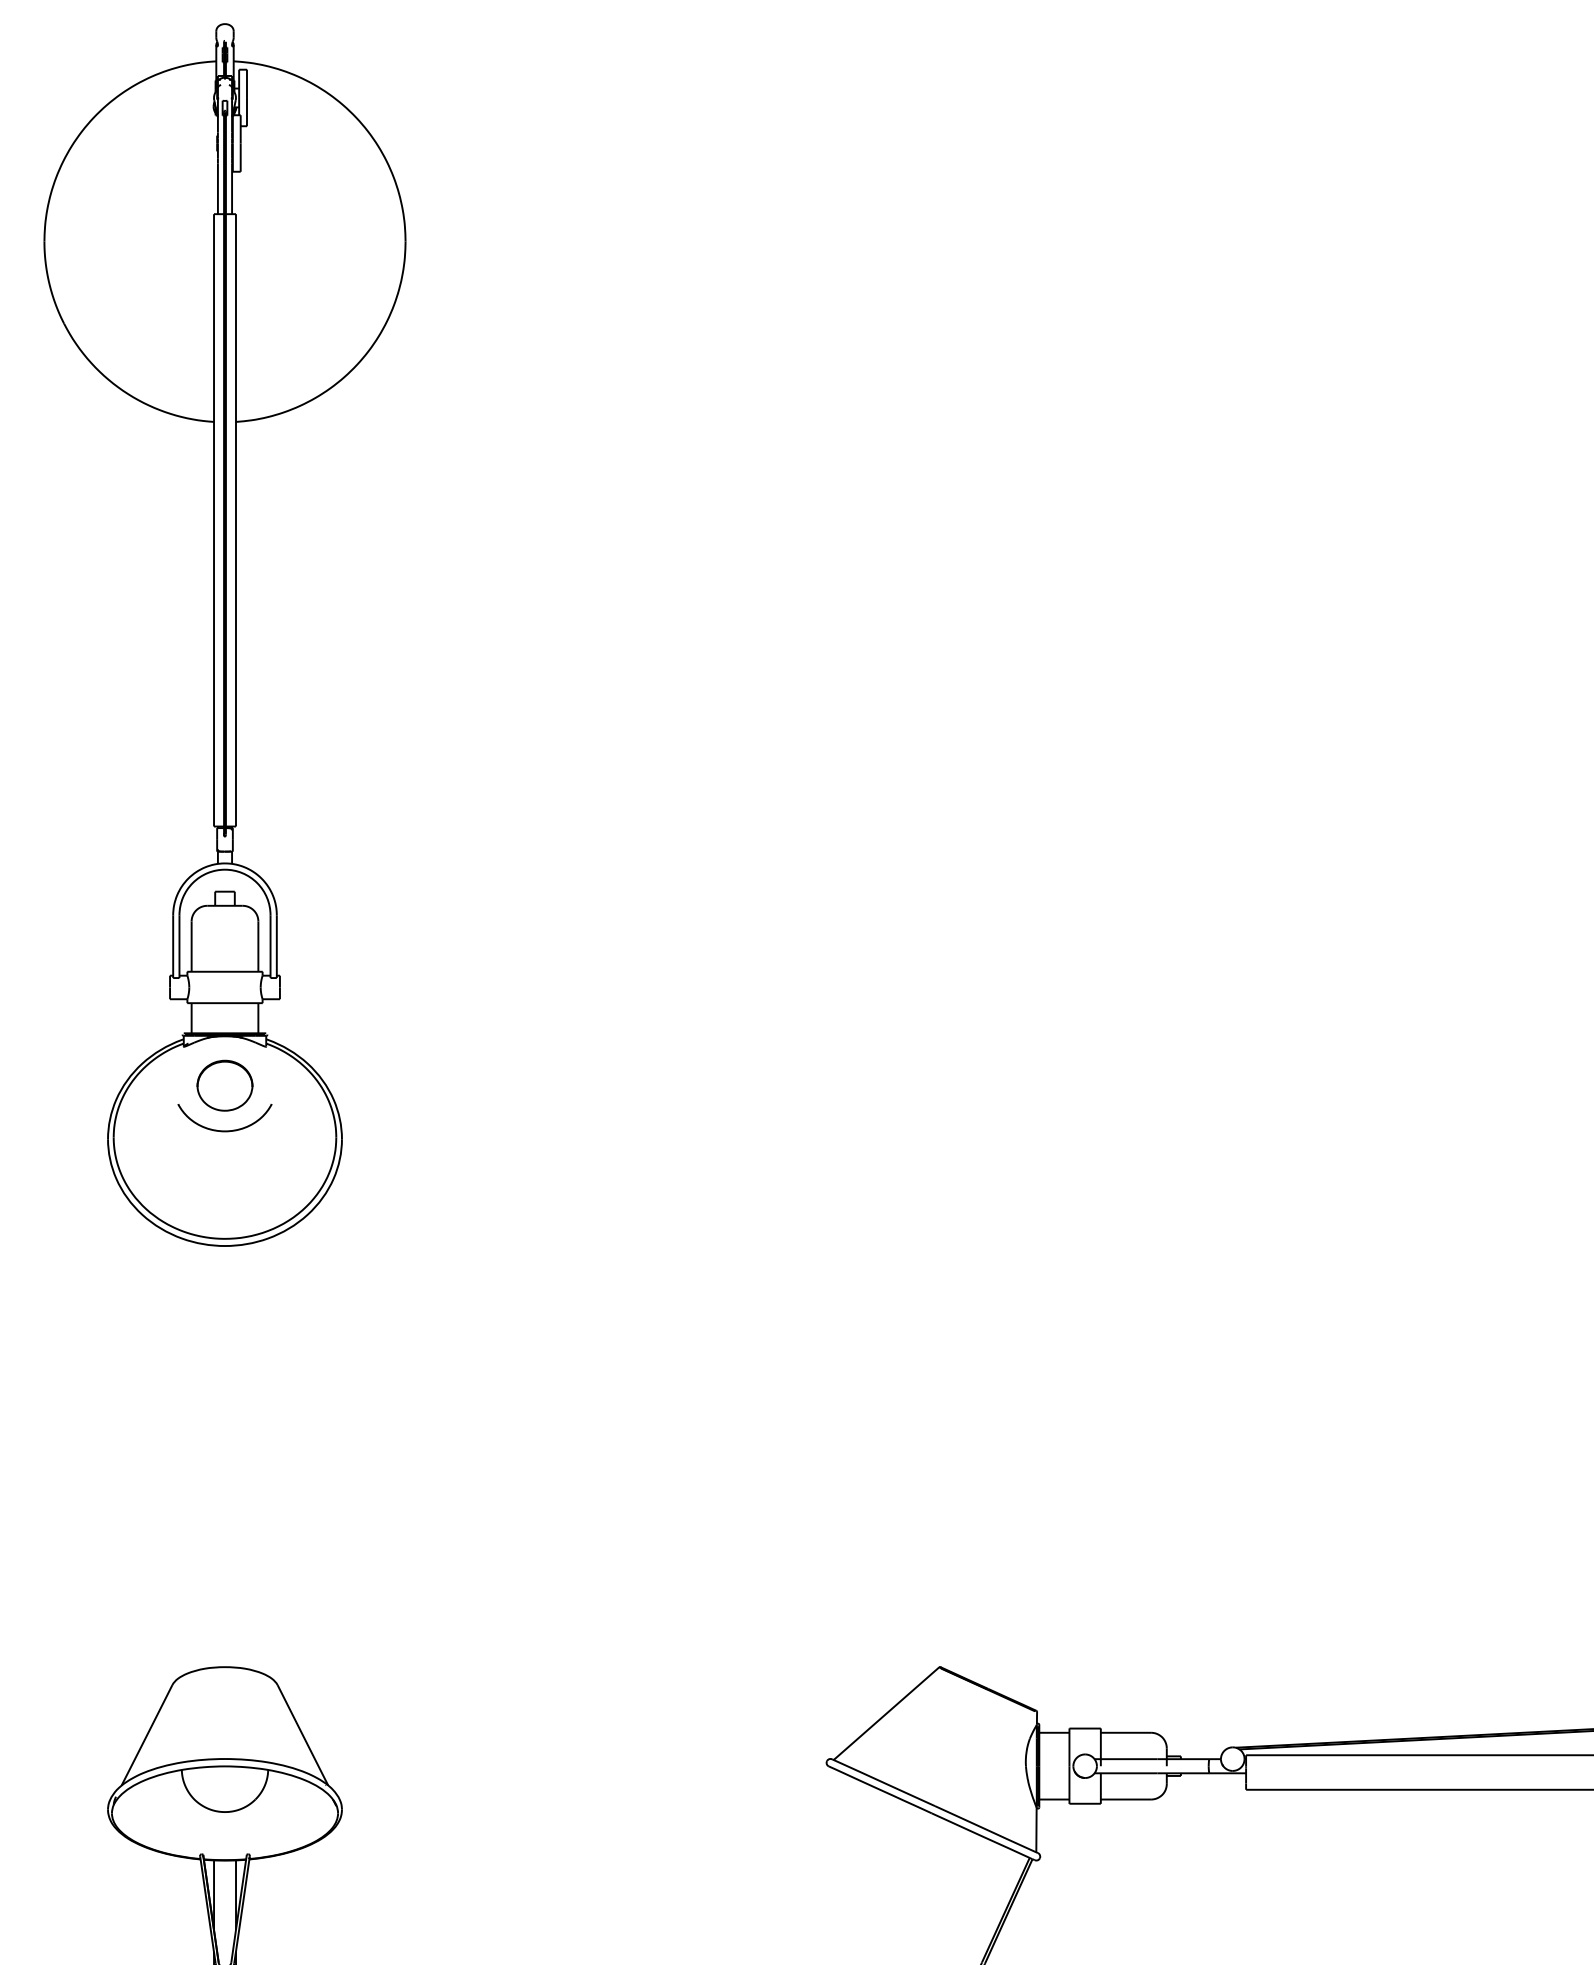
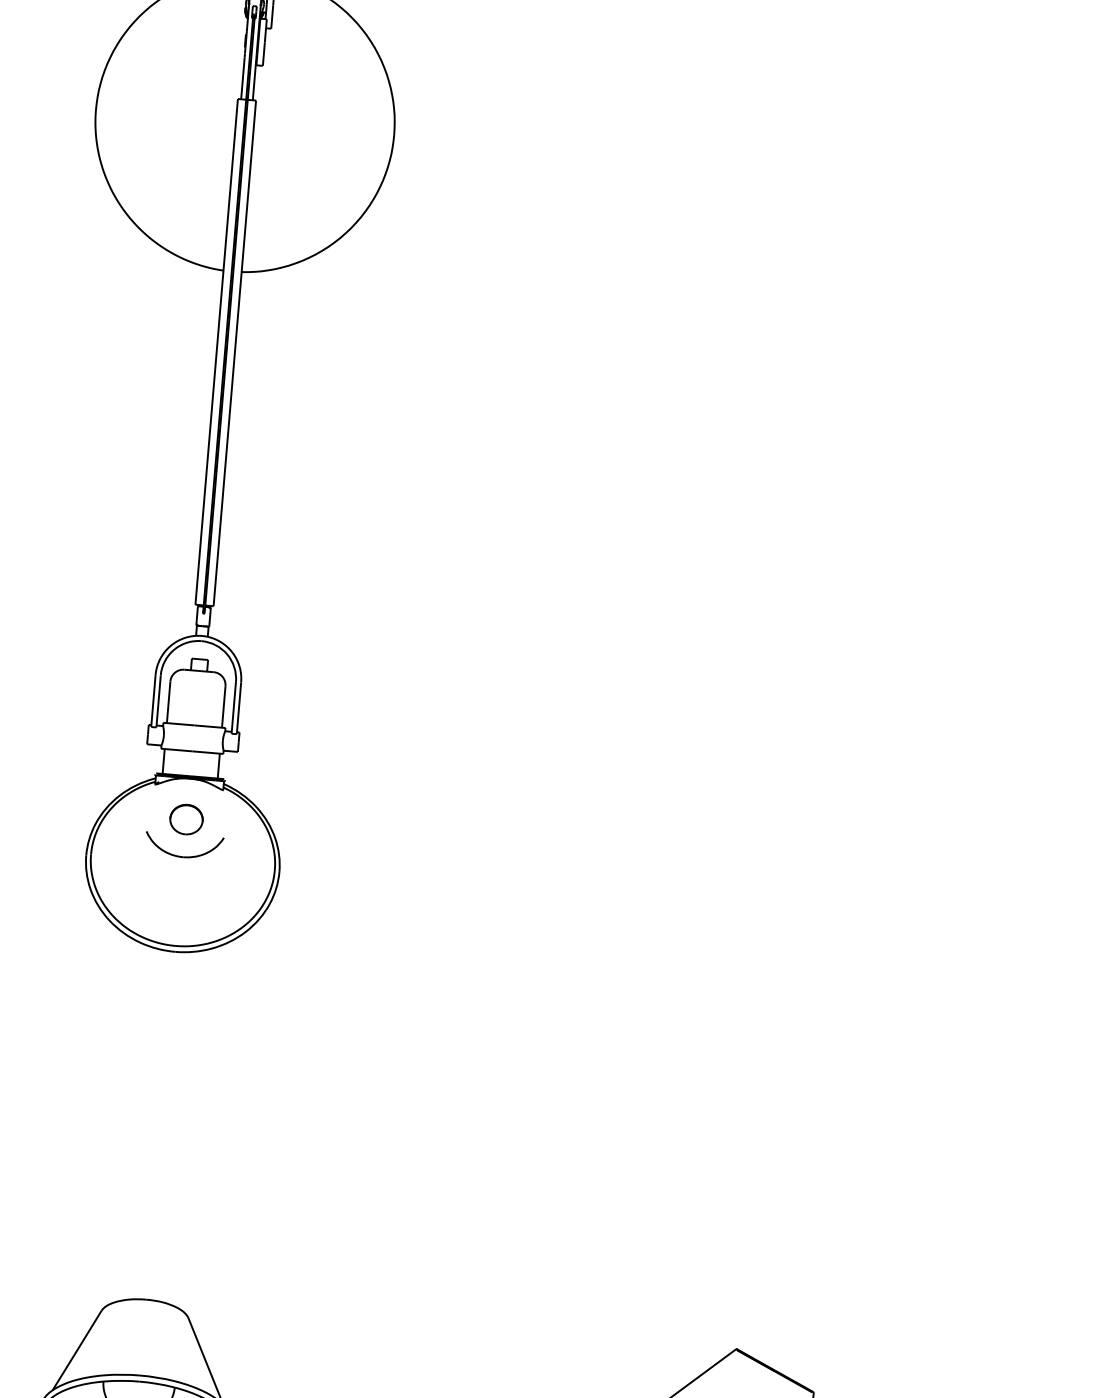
part: (224, 1085) -> (186, 819), size x0.71

